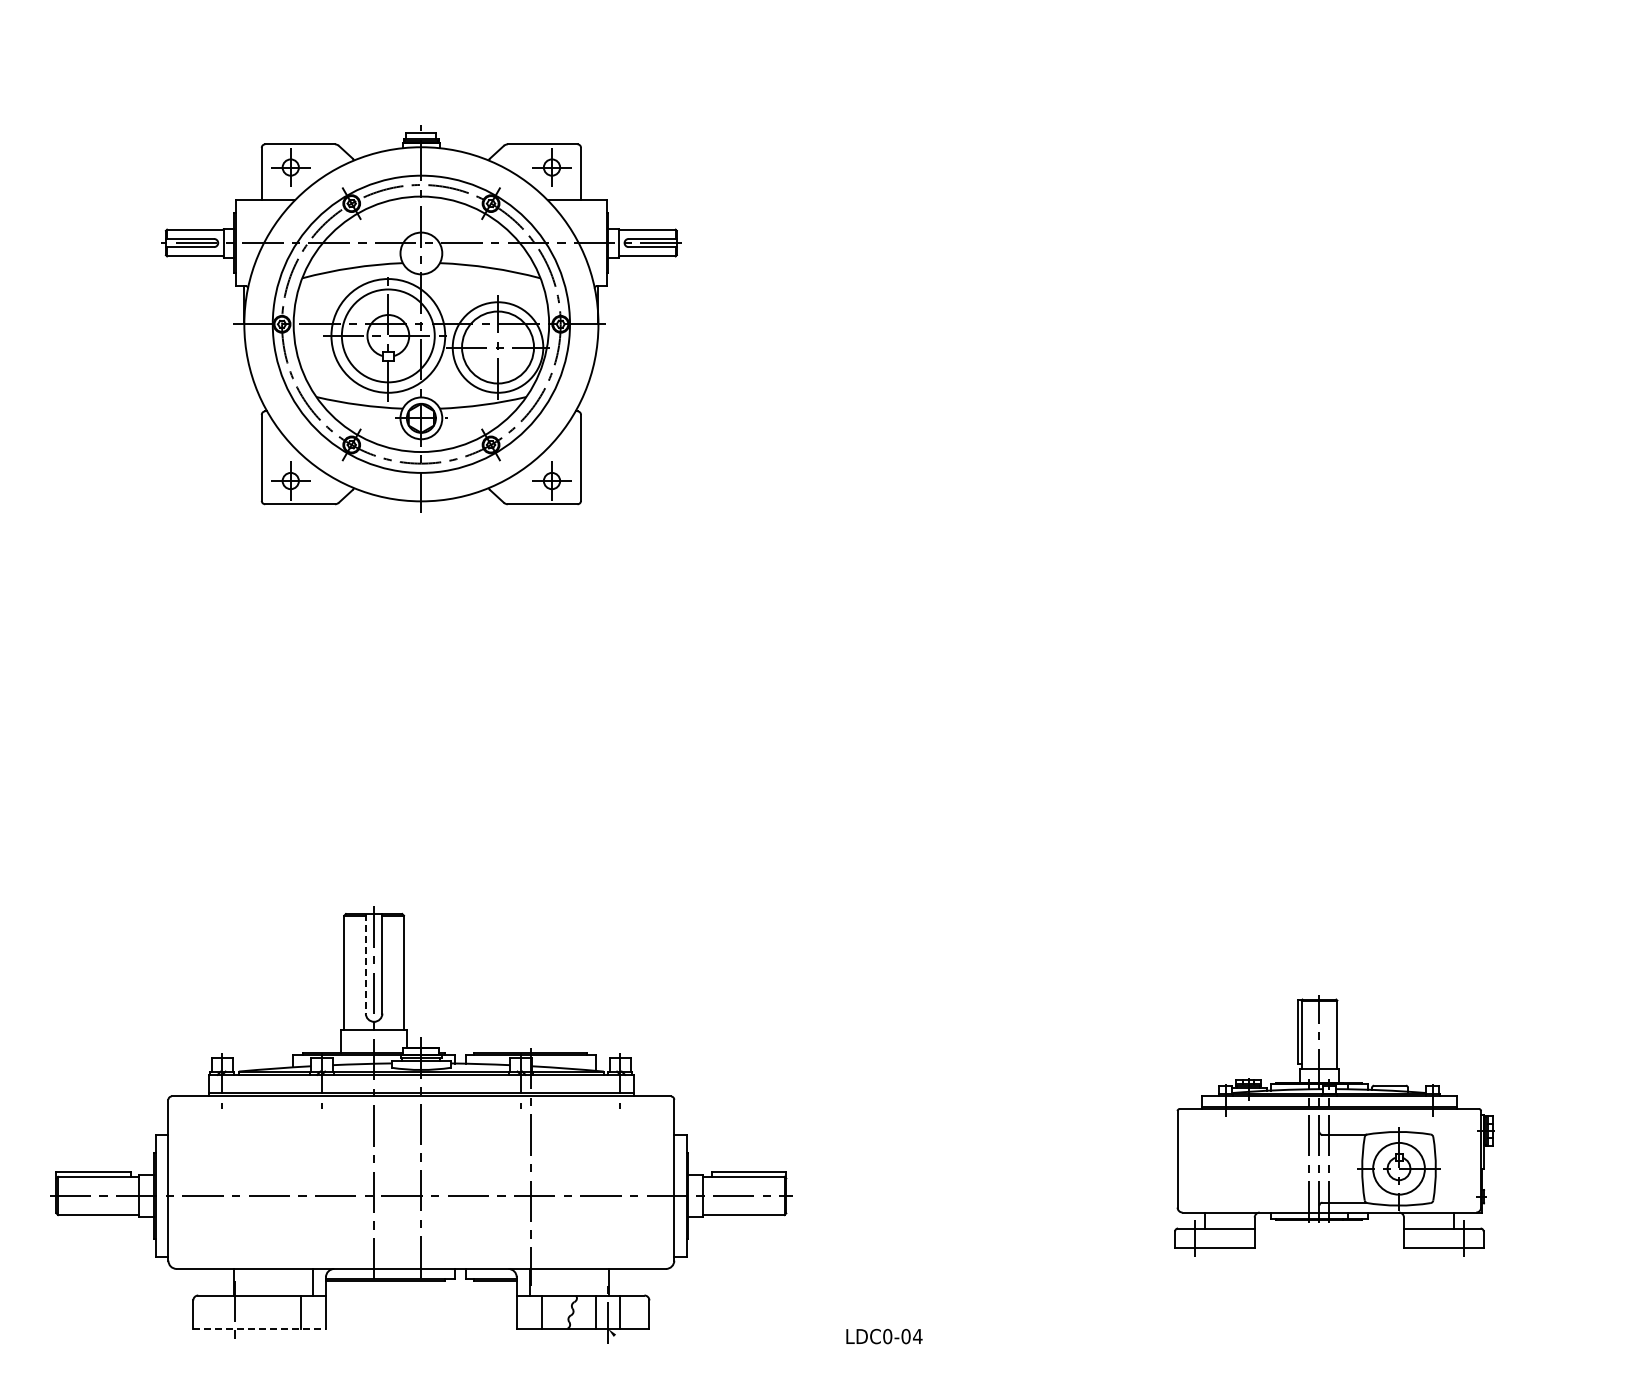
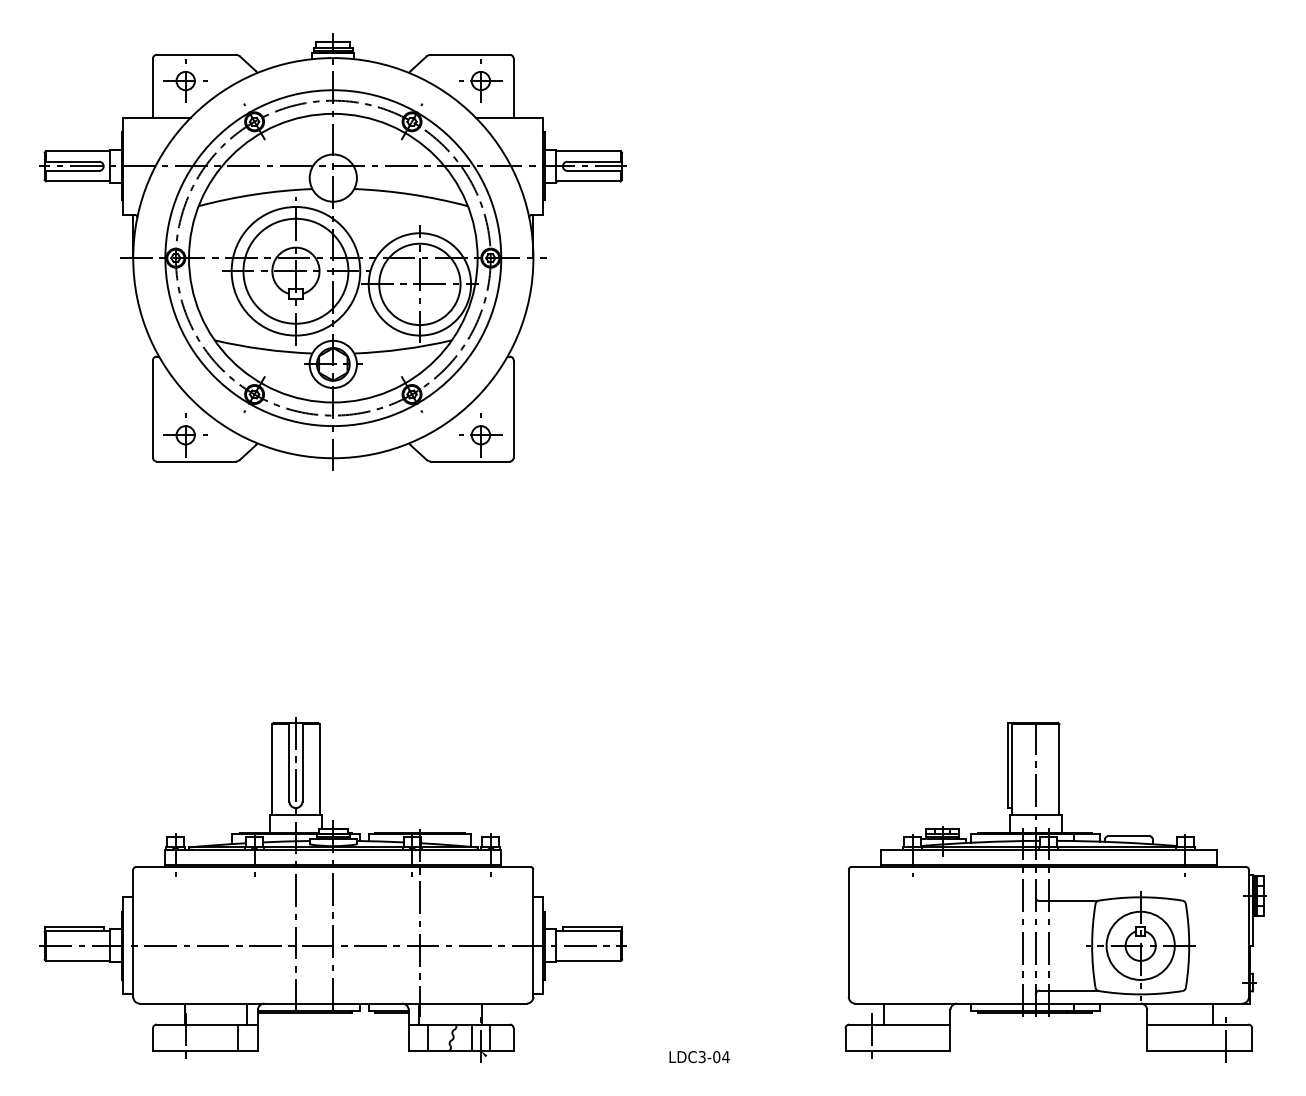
part: (421, 318) -> (333, 251), size x1.43
line: (365, 963) -> (289, 761), dashed -> solid
part: (1334, 1127) -> (1055, 891), size x1.67
line: (260, 1328) -> (206, 1050), dashed -> solid
text: (887, 1336) -> (702, 1057), LDC0-04 -> LDC3-04

